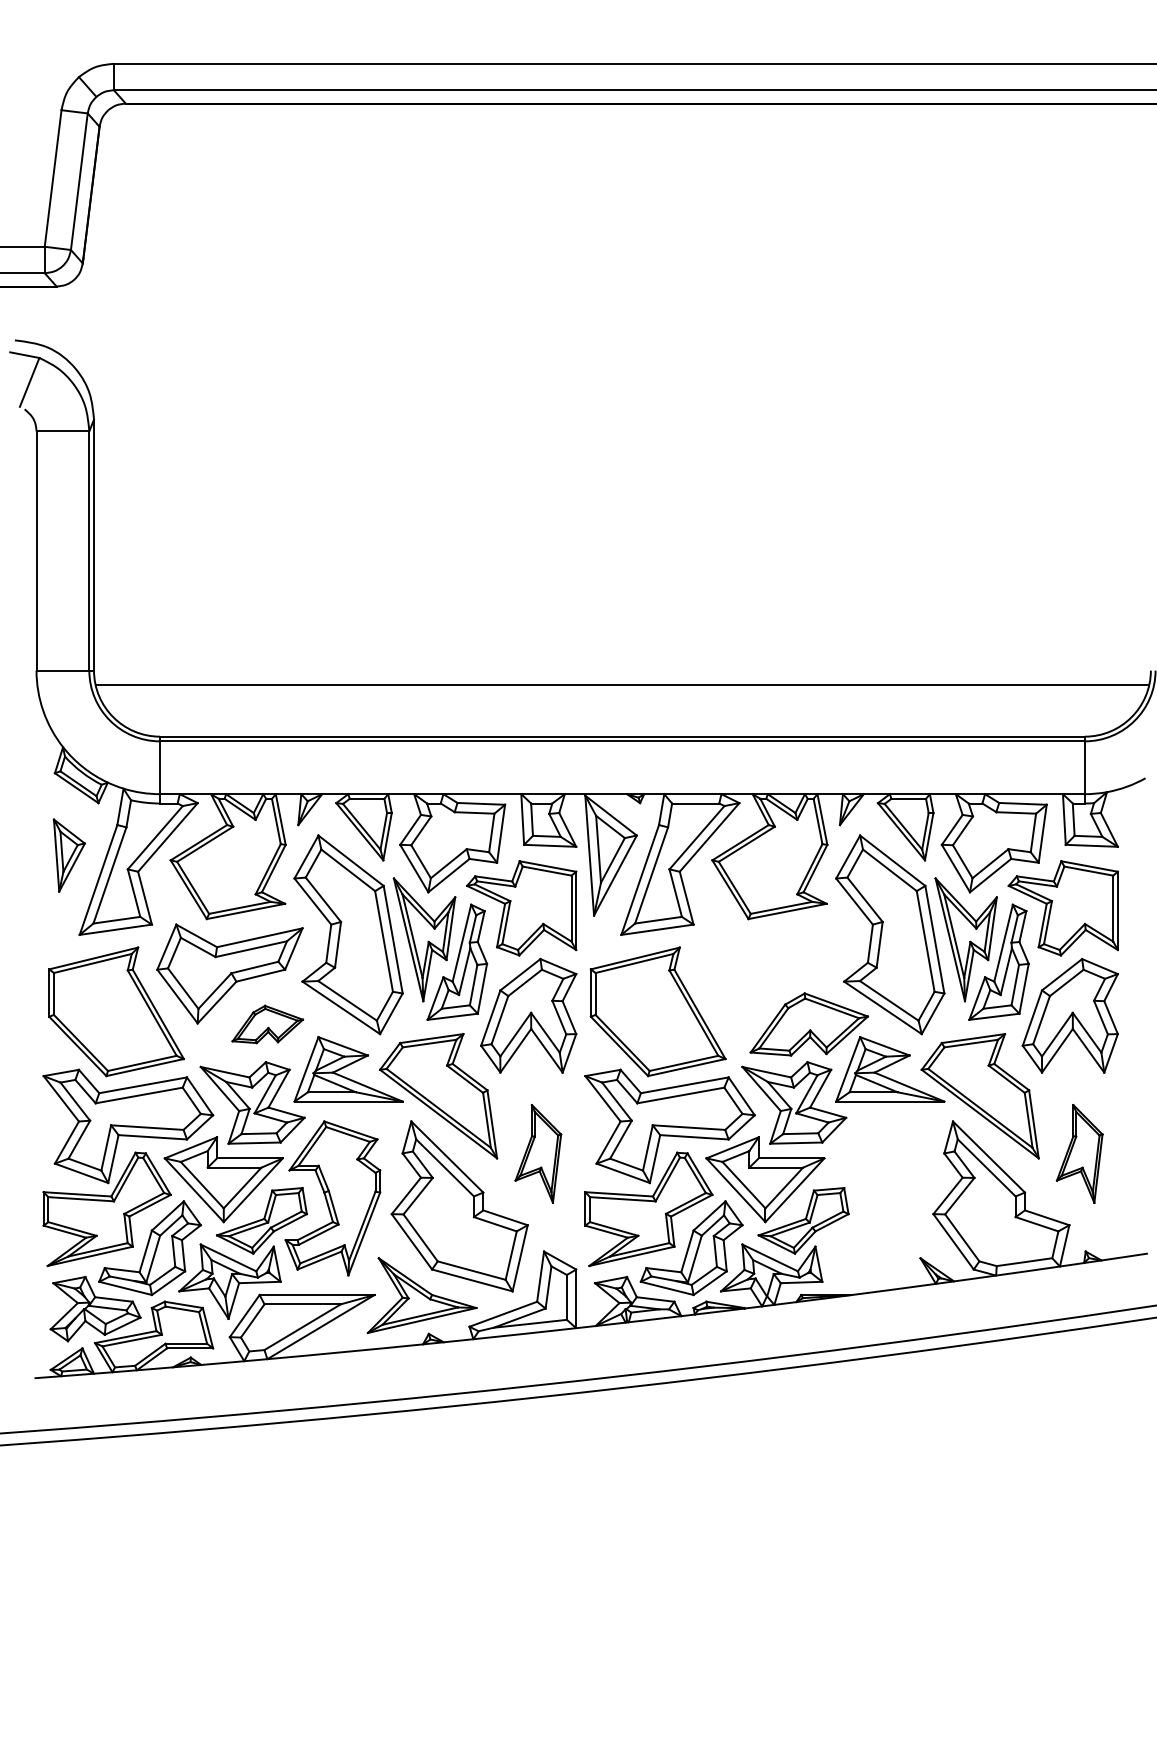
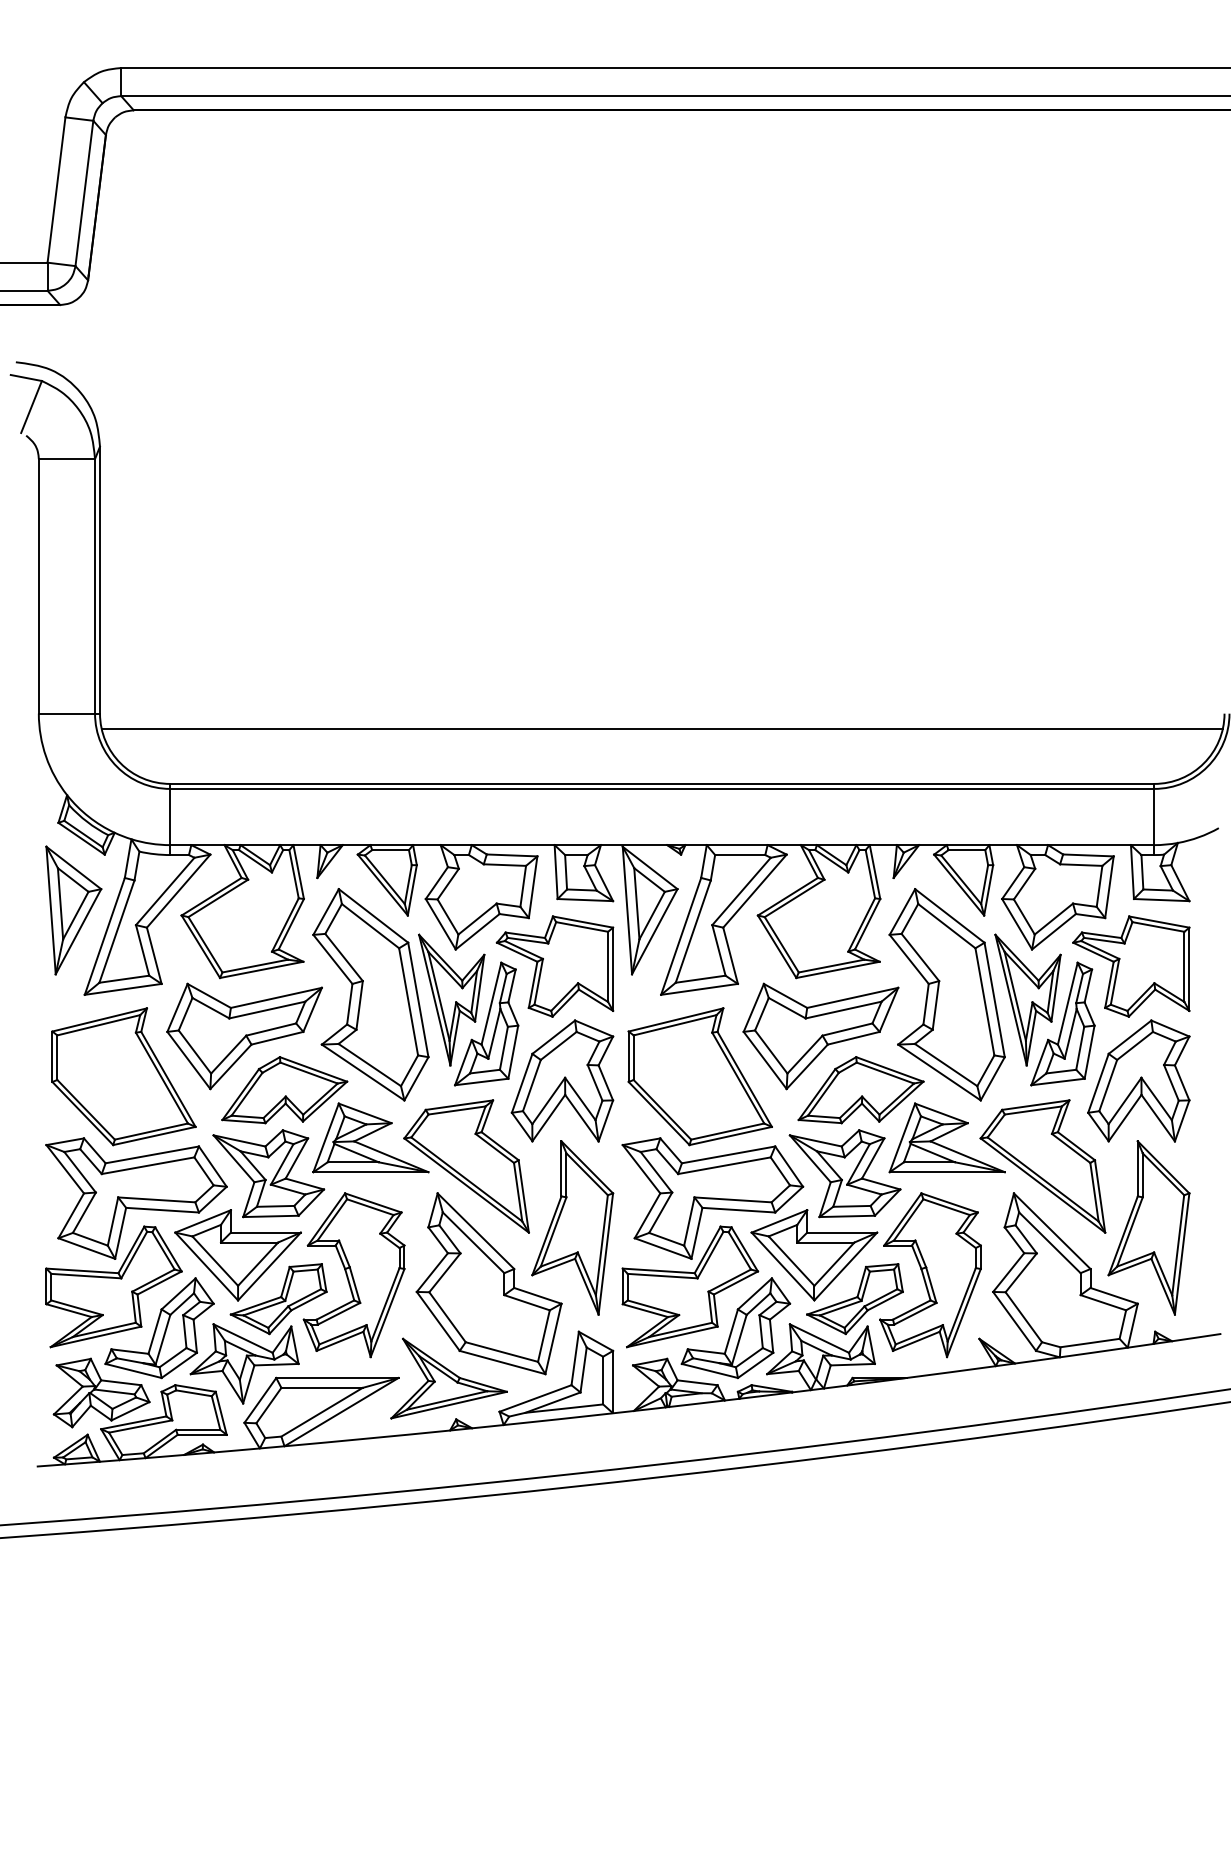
part: (69, 855) -> (73, 910), size x1.67
part: (771, 973) -> (820, 1035), added
part: (267, 1024) -> (284, 1090), size x1.67
part: (538, 1153) -> (572, 1227), size x1.67
part: (1079, 1153) -> (1148, 1227), size x1.67
part: (874, 1198) -> (930, 1275), added

